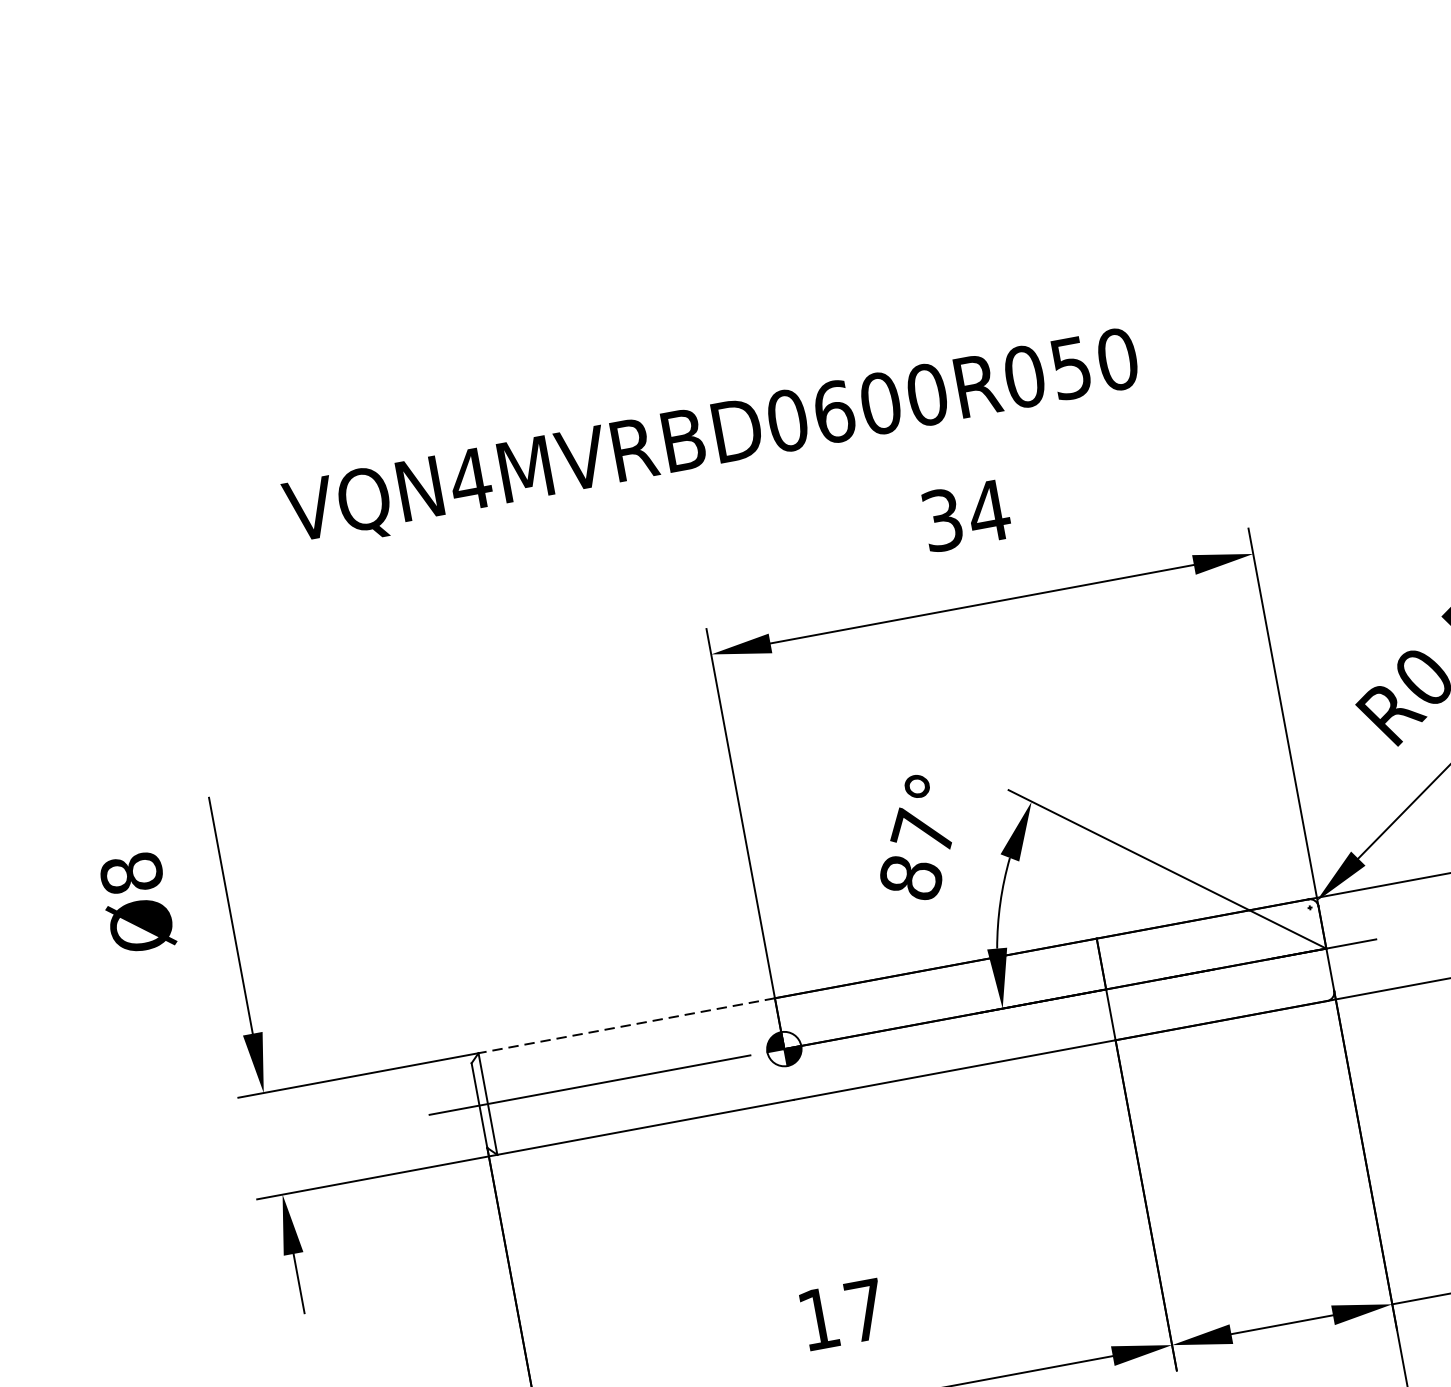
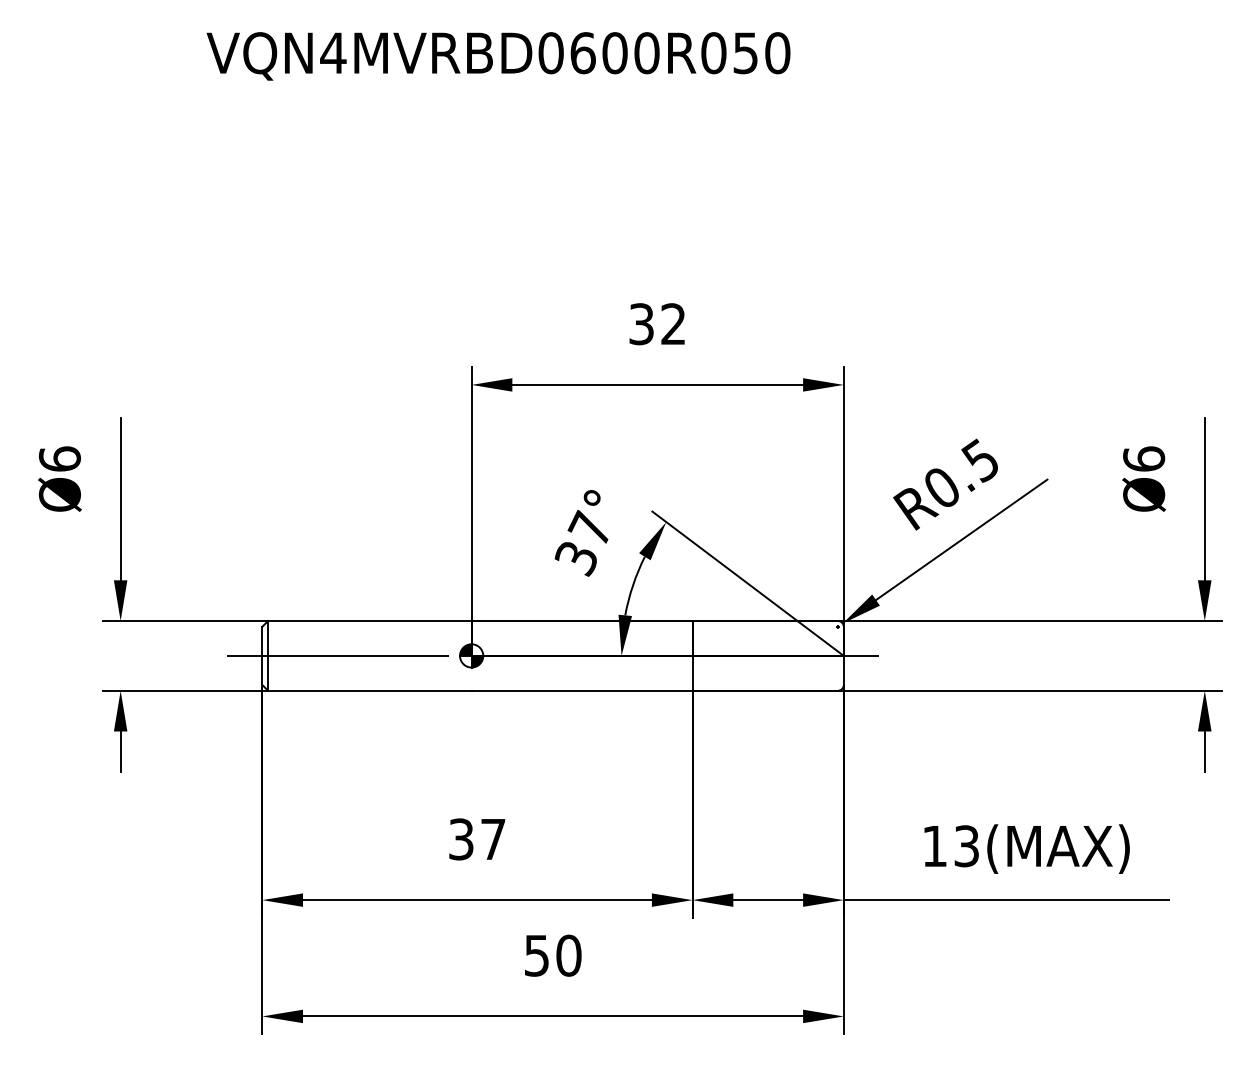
text: (711, 439) -> (498, 56), moved
text: (988, 510) -> (673, 323), 34 -> 32
text: (130, 872) -> (59, 458), Ø8 -> Ø6
text: (909, 879) -> (575, 558), 87° -> 37°
line: (626, 1026) -> (369, 621), dashed -> solid
text: (819, 1319) -> (461, 839), 17 -> 37

